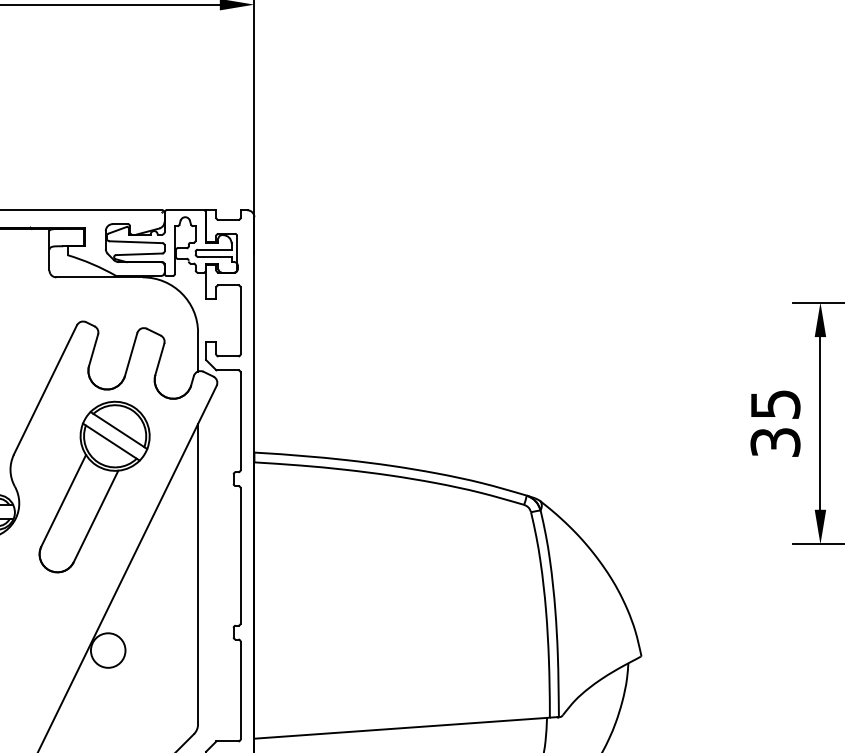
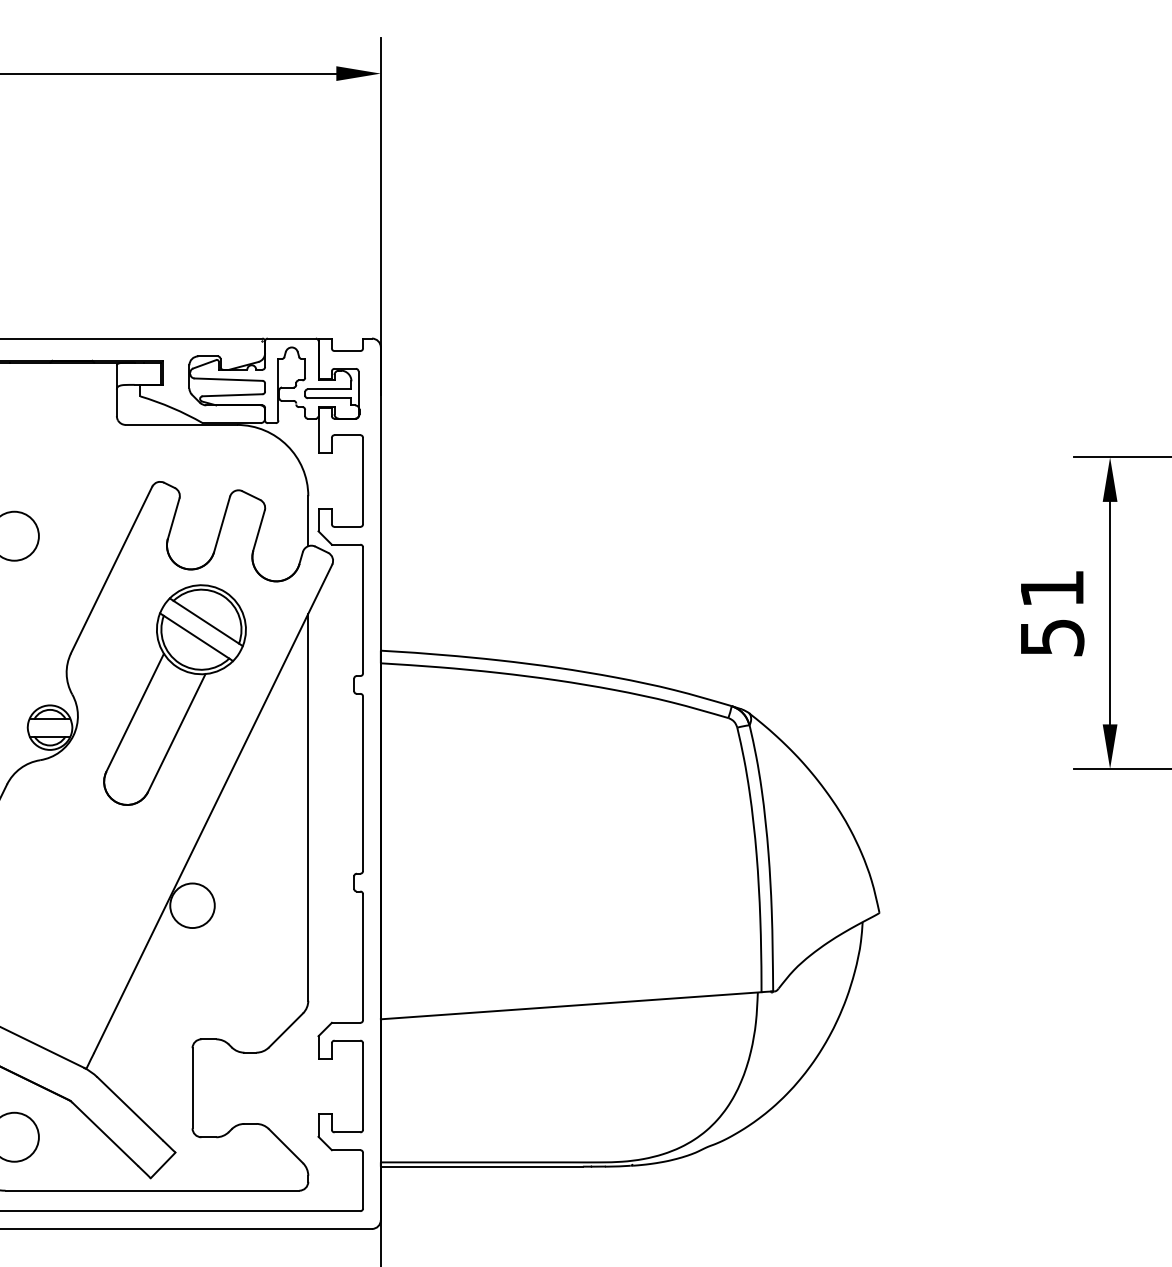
text: (775, 423) -> (1052, 613), 35 -> 51

